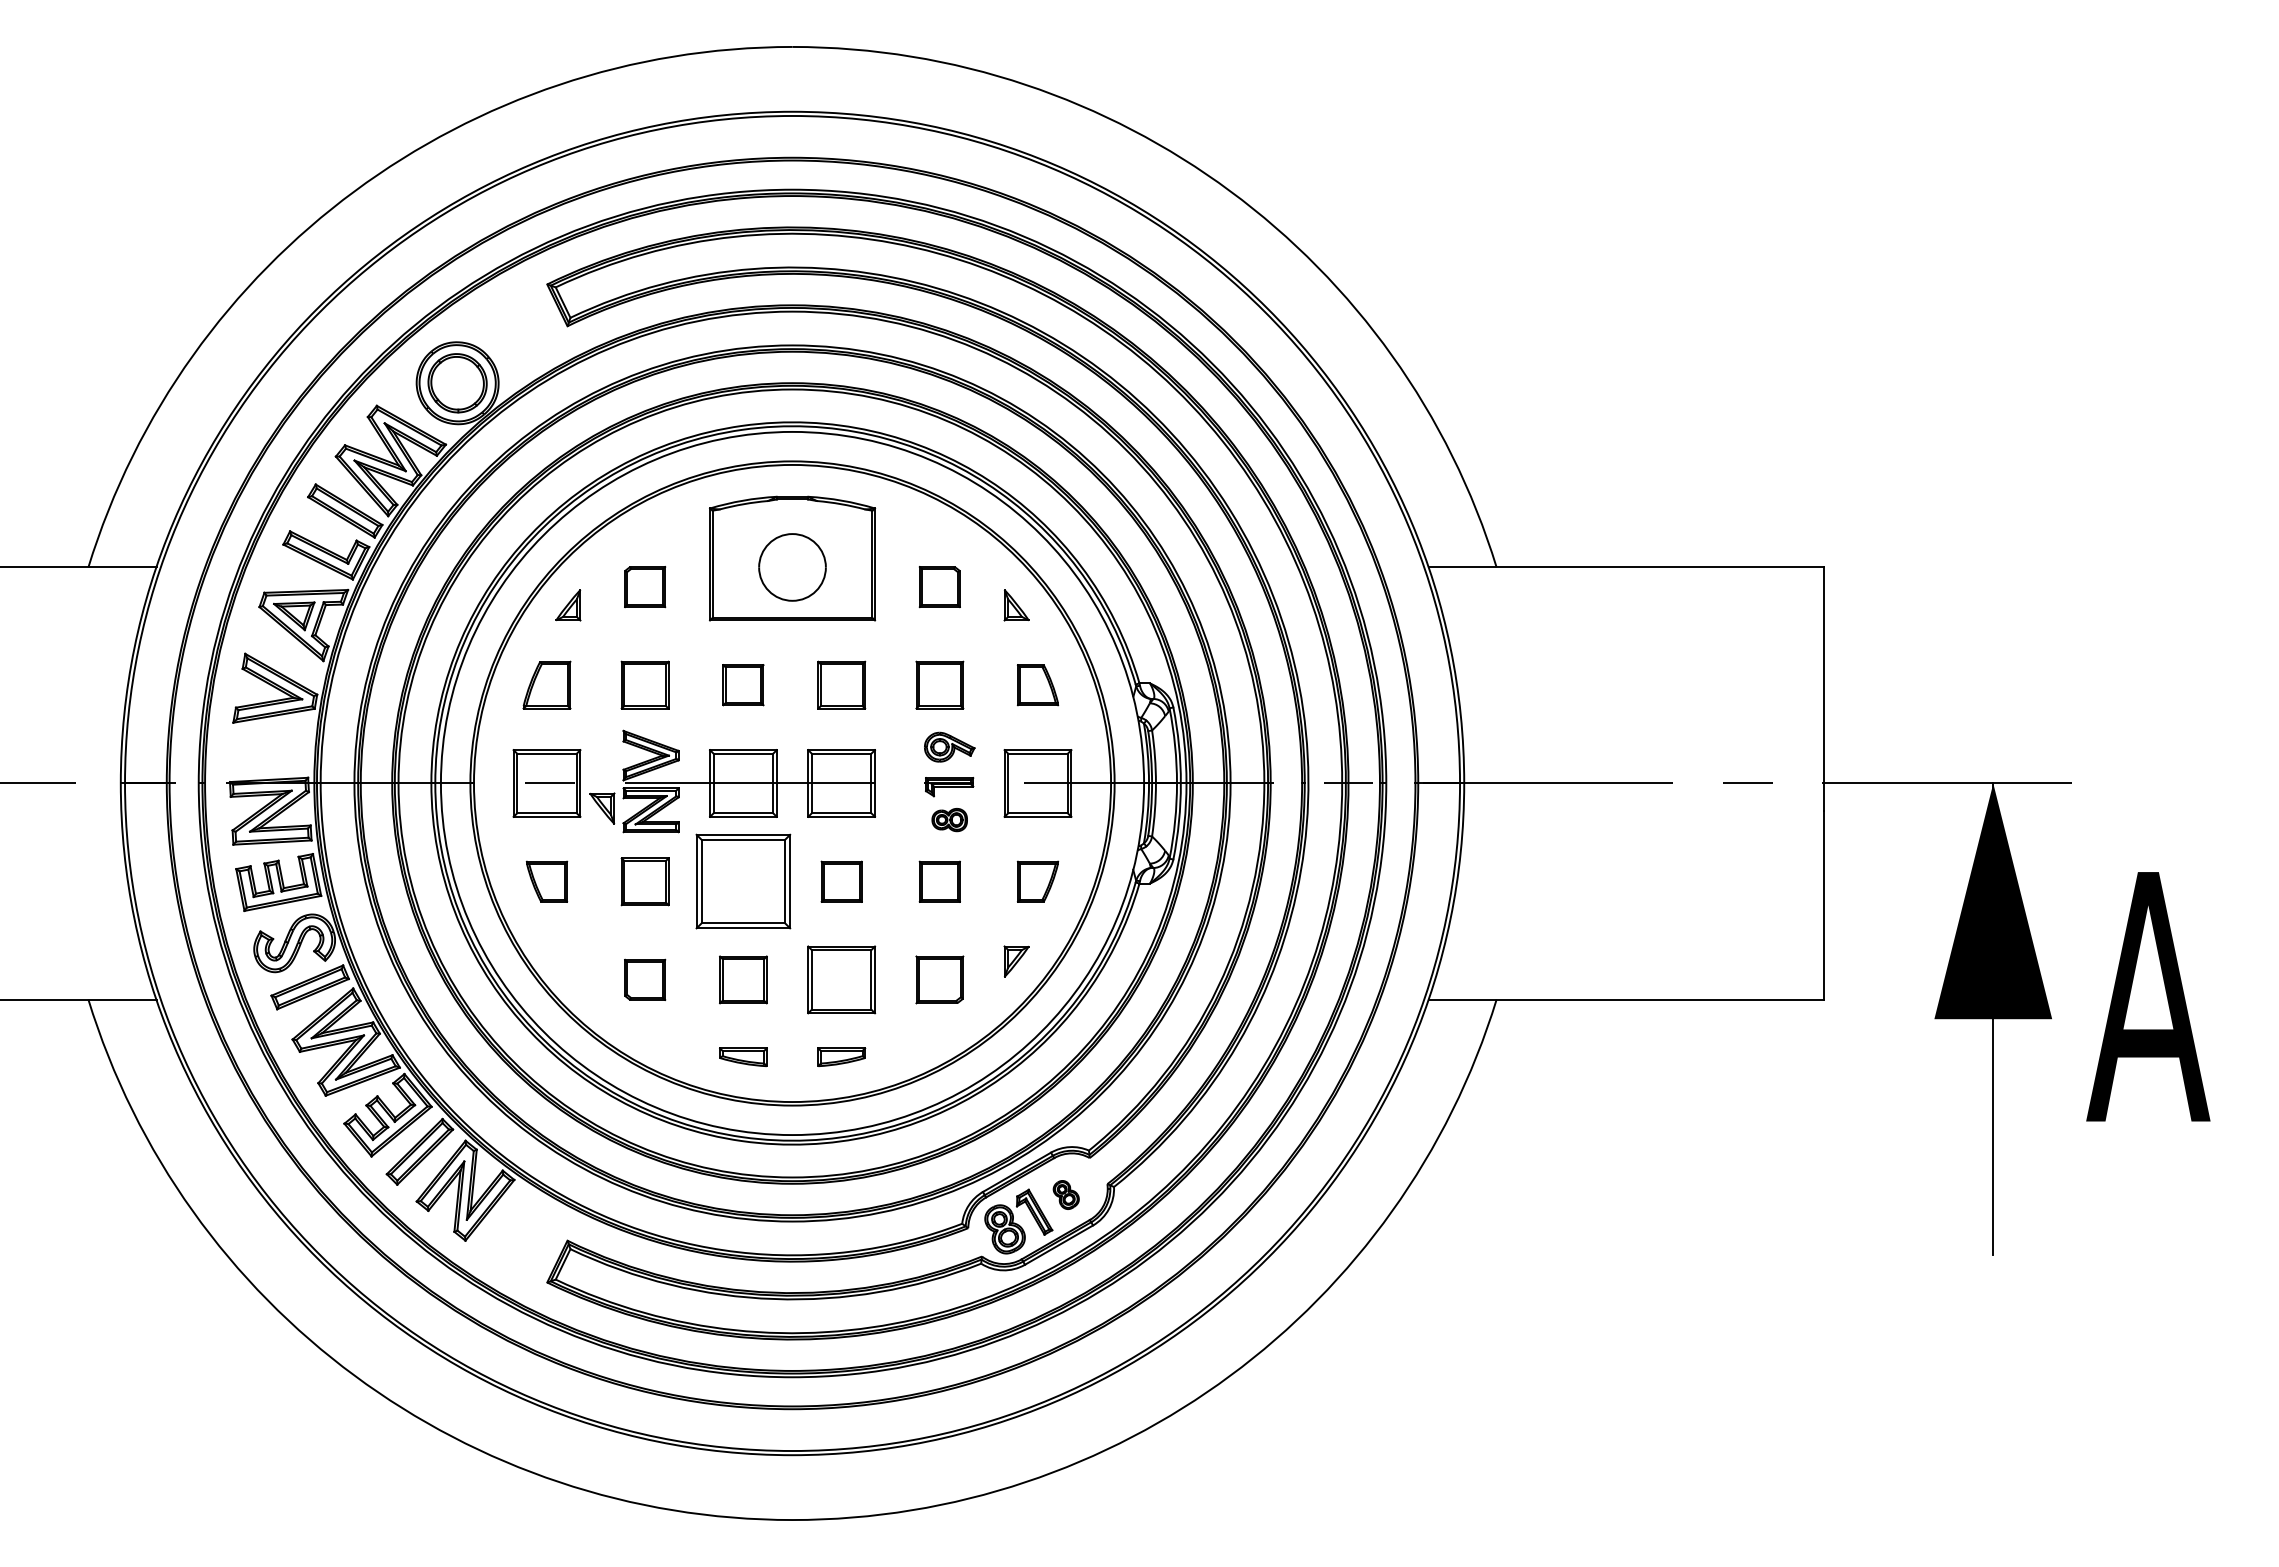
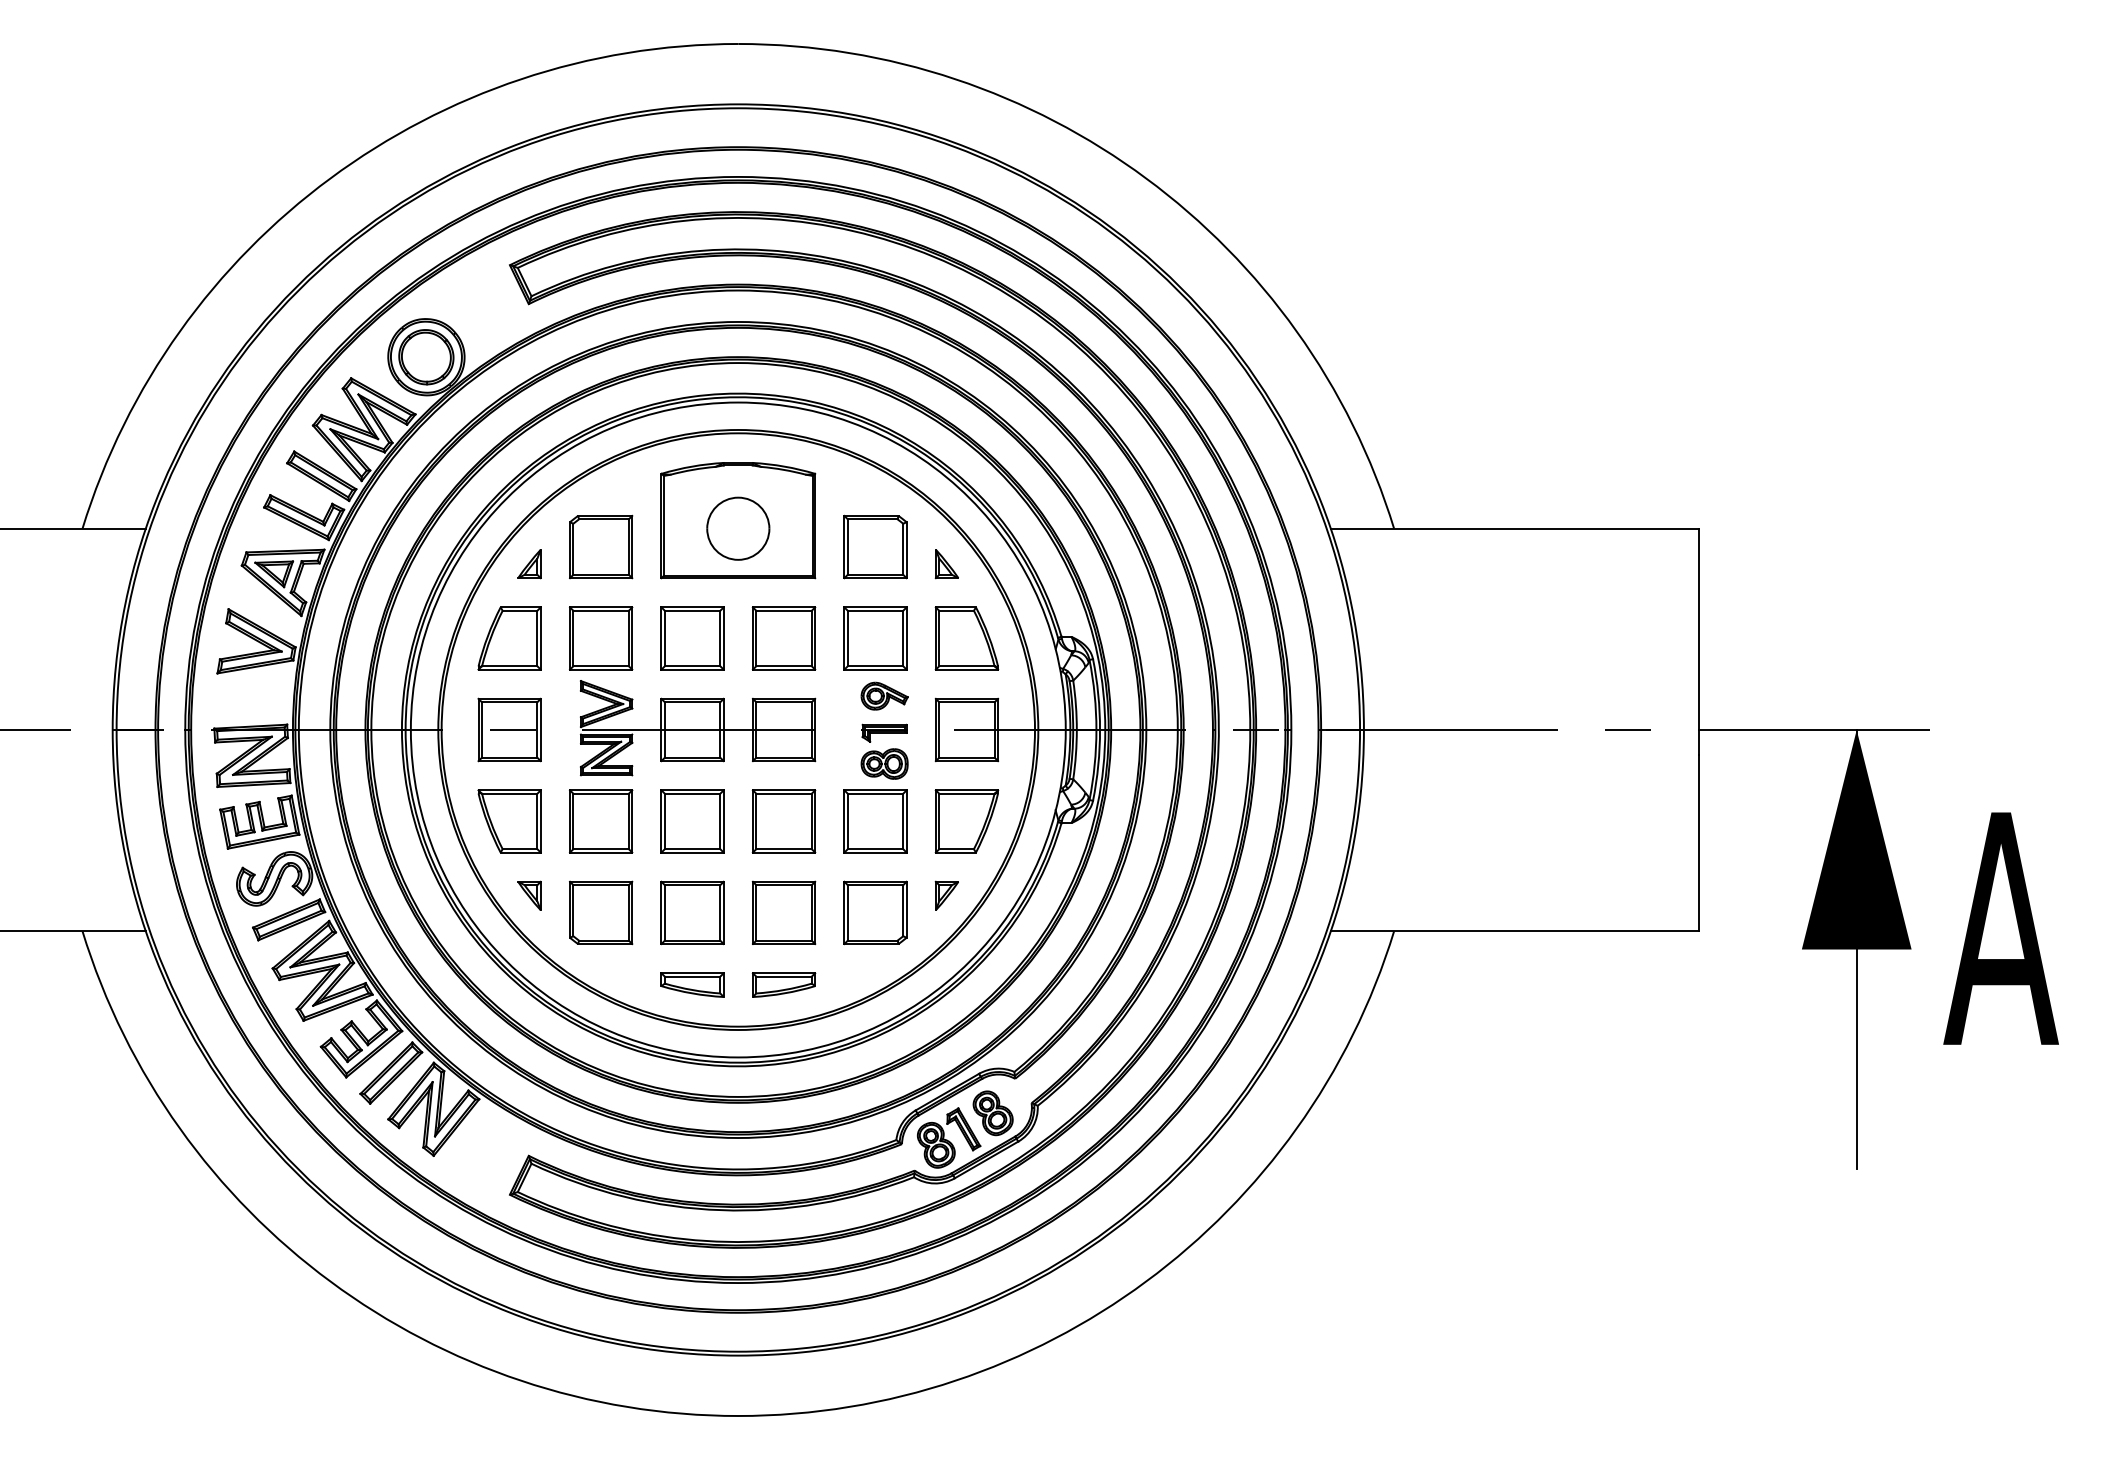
part: (644, 586) -> (600, 546), size x1.67
part: (939, 586) -> (875, 546), size x1.67
part: (546, 684) -> (509, 637), size x1.43
part: (644, 684) -> (600, 637), size x1.43
part: (743, 684) -> (692, 637), size x1.67
part: (841, 684) -> (783, 637), size x1.43
part: (939, 684) -> (875, 637), size x1.43
part: (1037, 684) -> (966, 637), size x1.67
part: (602, 808) -> (529, 895), moved
part: (949, 819) -> (884, 763), size x1.43
part: (546, 881) -> (509, 821), size x1.67
part: (644, 881) -> (600, 821), size x1.43
part: (743, 881) -> (692, 821), size x0.71
part: (841, 881) -> (783, 821), size x1.67
part: (939, 881) -> (875, 821), size x1.67
part: (1037, 881) -> (966, 821), size x1.67
part: (644, 979) -> (600, 912), size x1.67
part: (743, 979) -> (692, 912), size x1.43
part: (939, 979) -> (875, 912), size x1.43
part: (743, 1056) -> (692, 984), size x1.43
part: (841, 1056) -> (783, 984), size x1.43
part: (1066, 1194) -> (993, 1112), size x1.67

